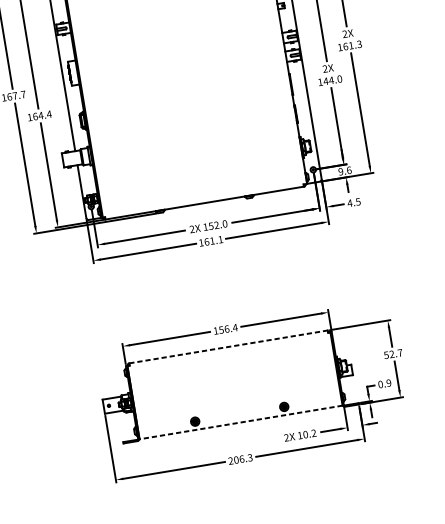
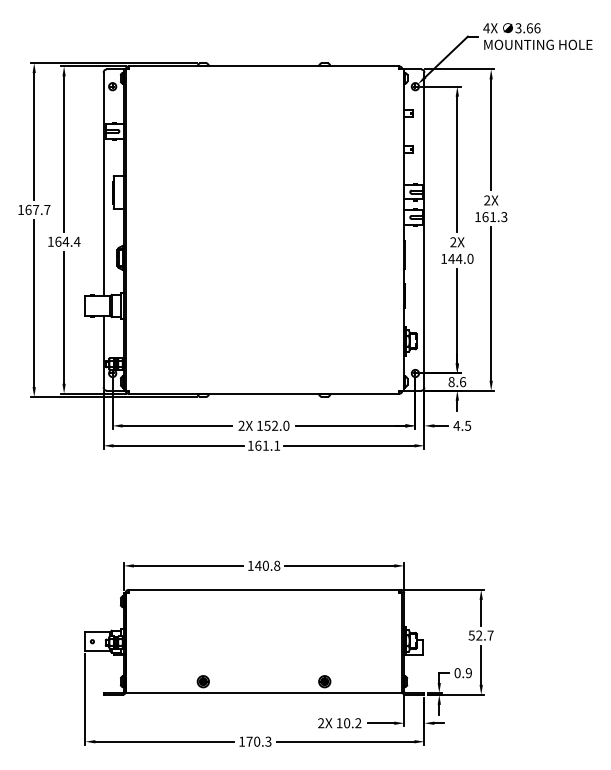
text: (340, 172) -> (451, 382), 9.6 -> 8.6
text: (228, 328) -> (267, 565), 156.4 -> 140.8
line: (229, 346) -> (265, 589), dashed -> solid
line: (240, 422) -> (263, 692), dashed -> solid
text: (236, 459) -> (249, 741), 206.3 -> 170.3

